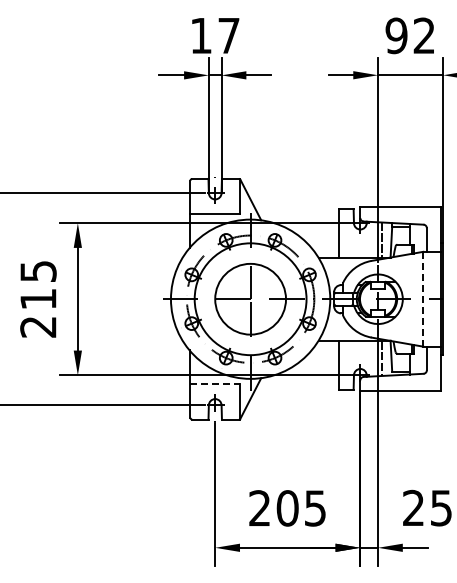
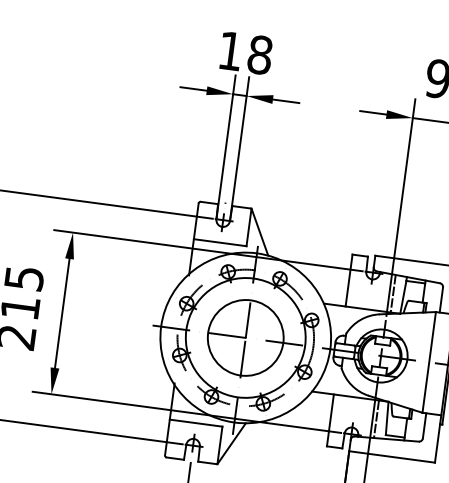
text: (228, 35) -> (259, 54), 17 -> 18
line: (423, 299) -> (429, 362), dashed -> solid
line: (215, 384) -> (196, 423), dashed -> solid

